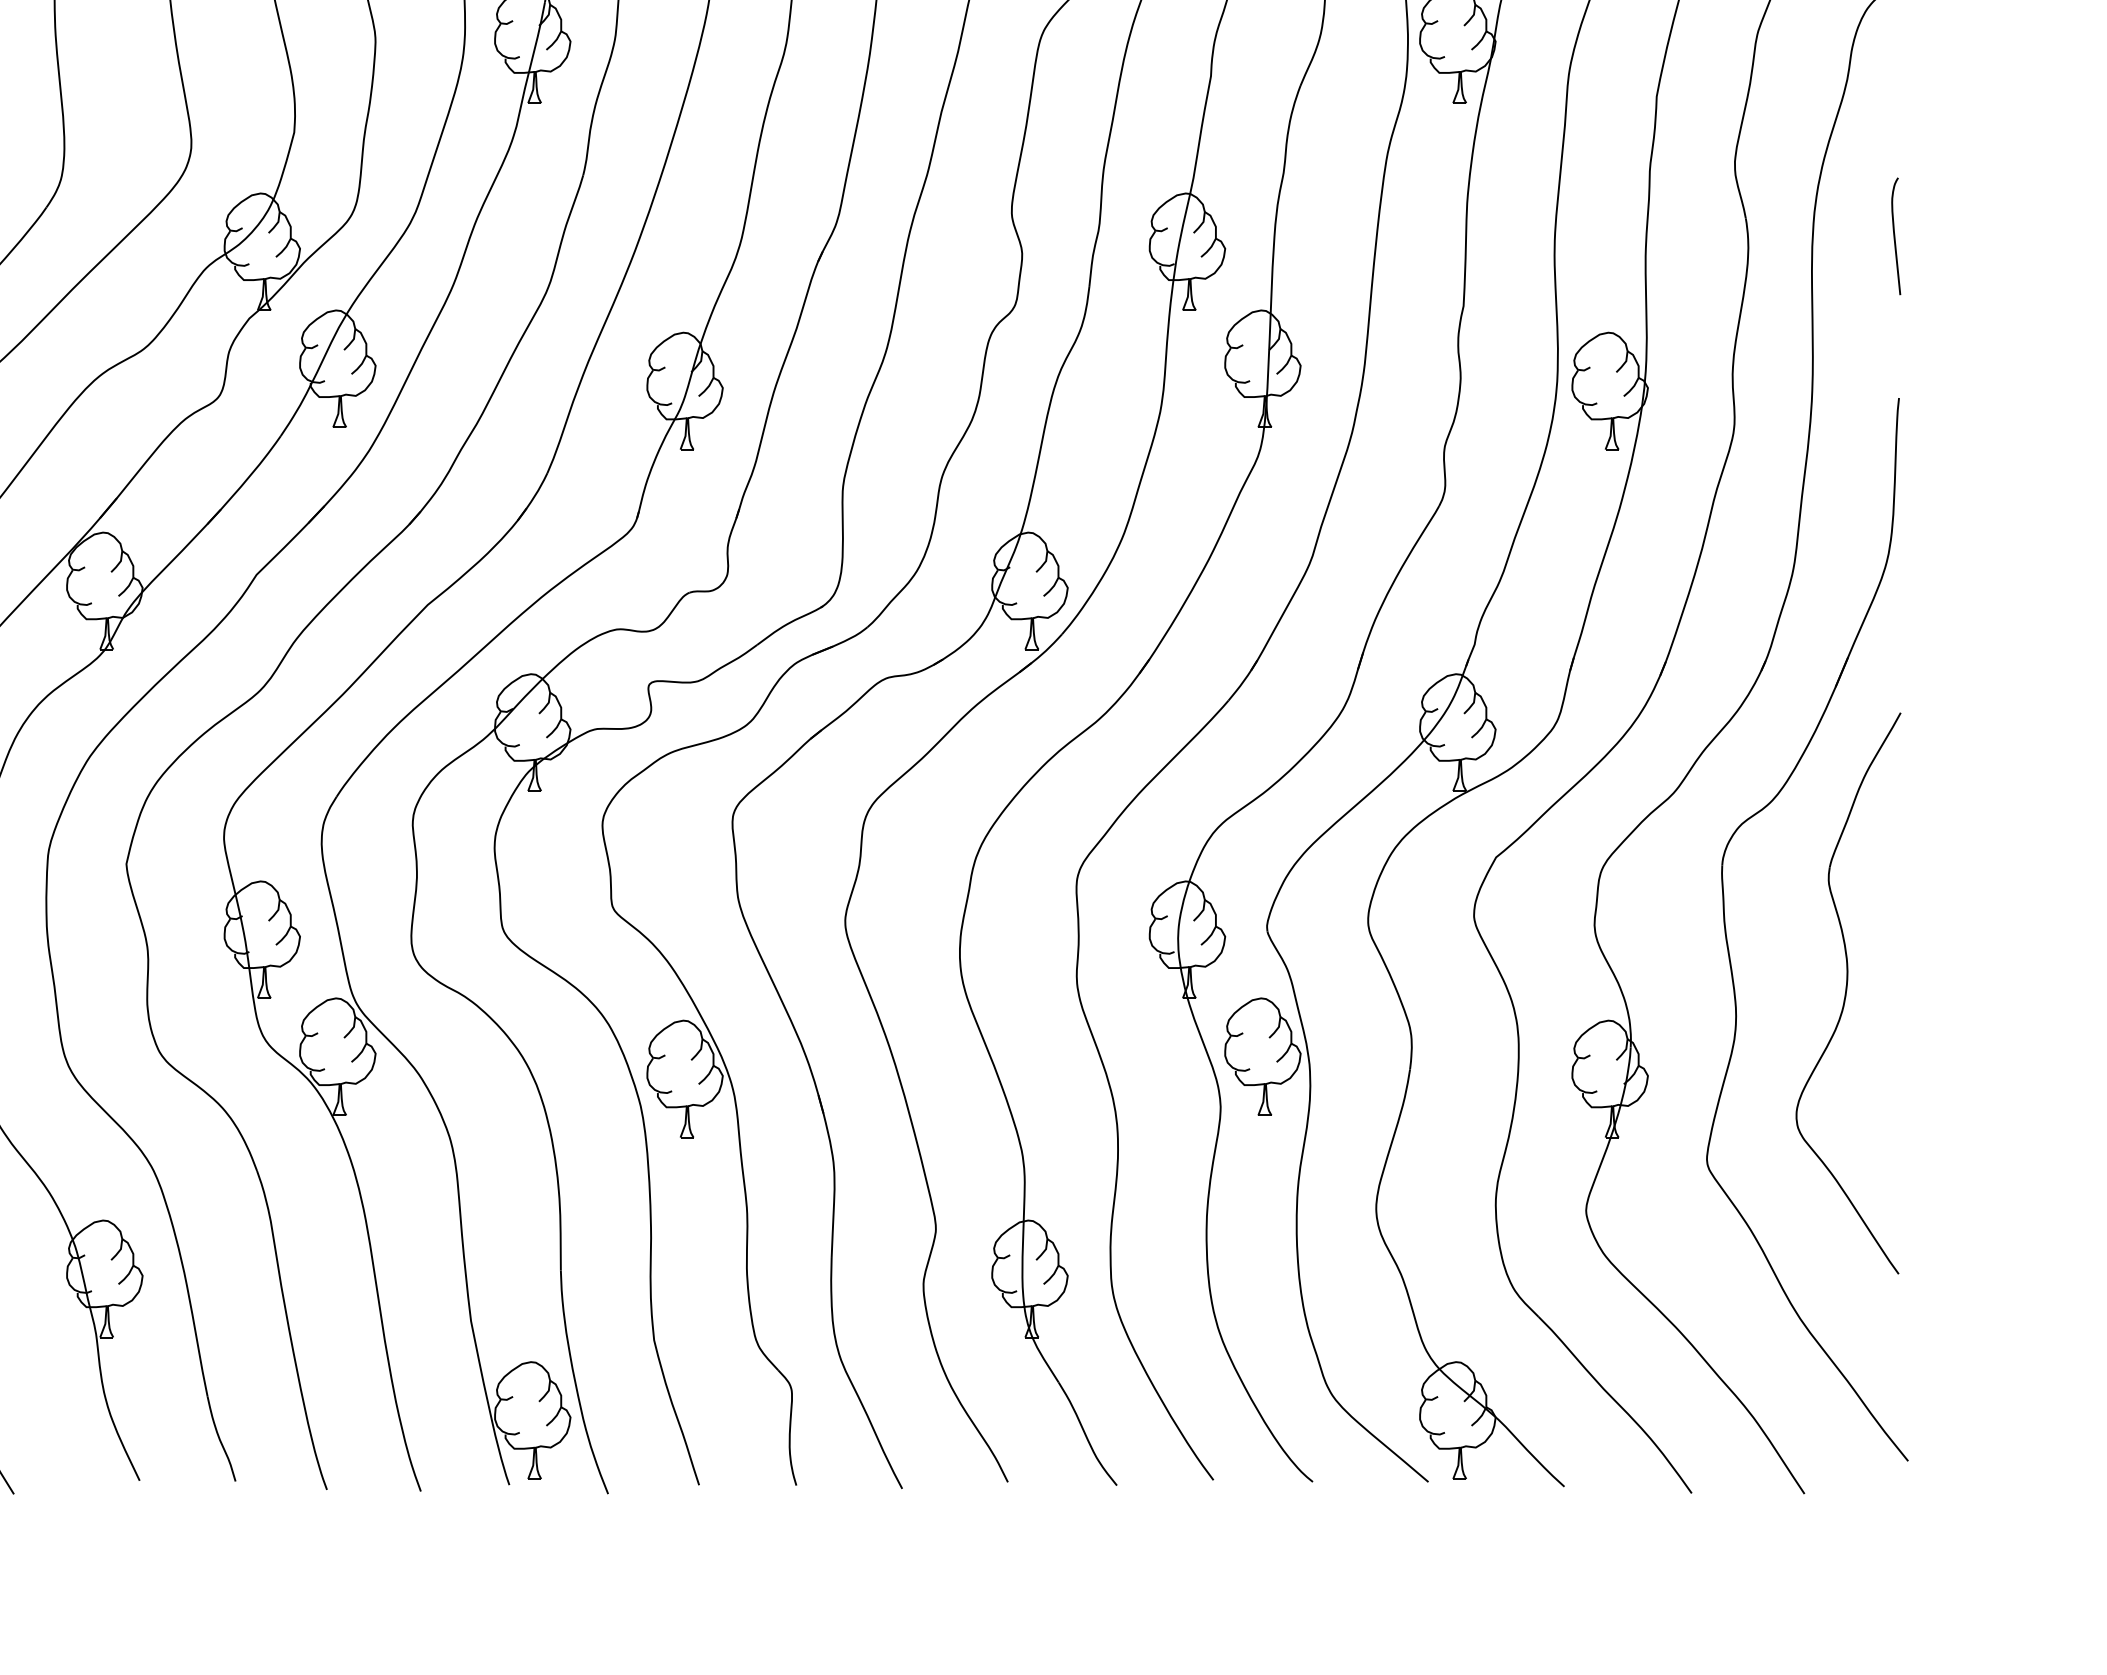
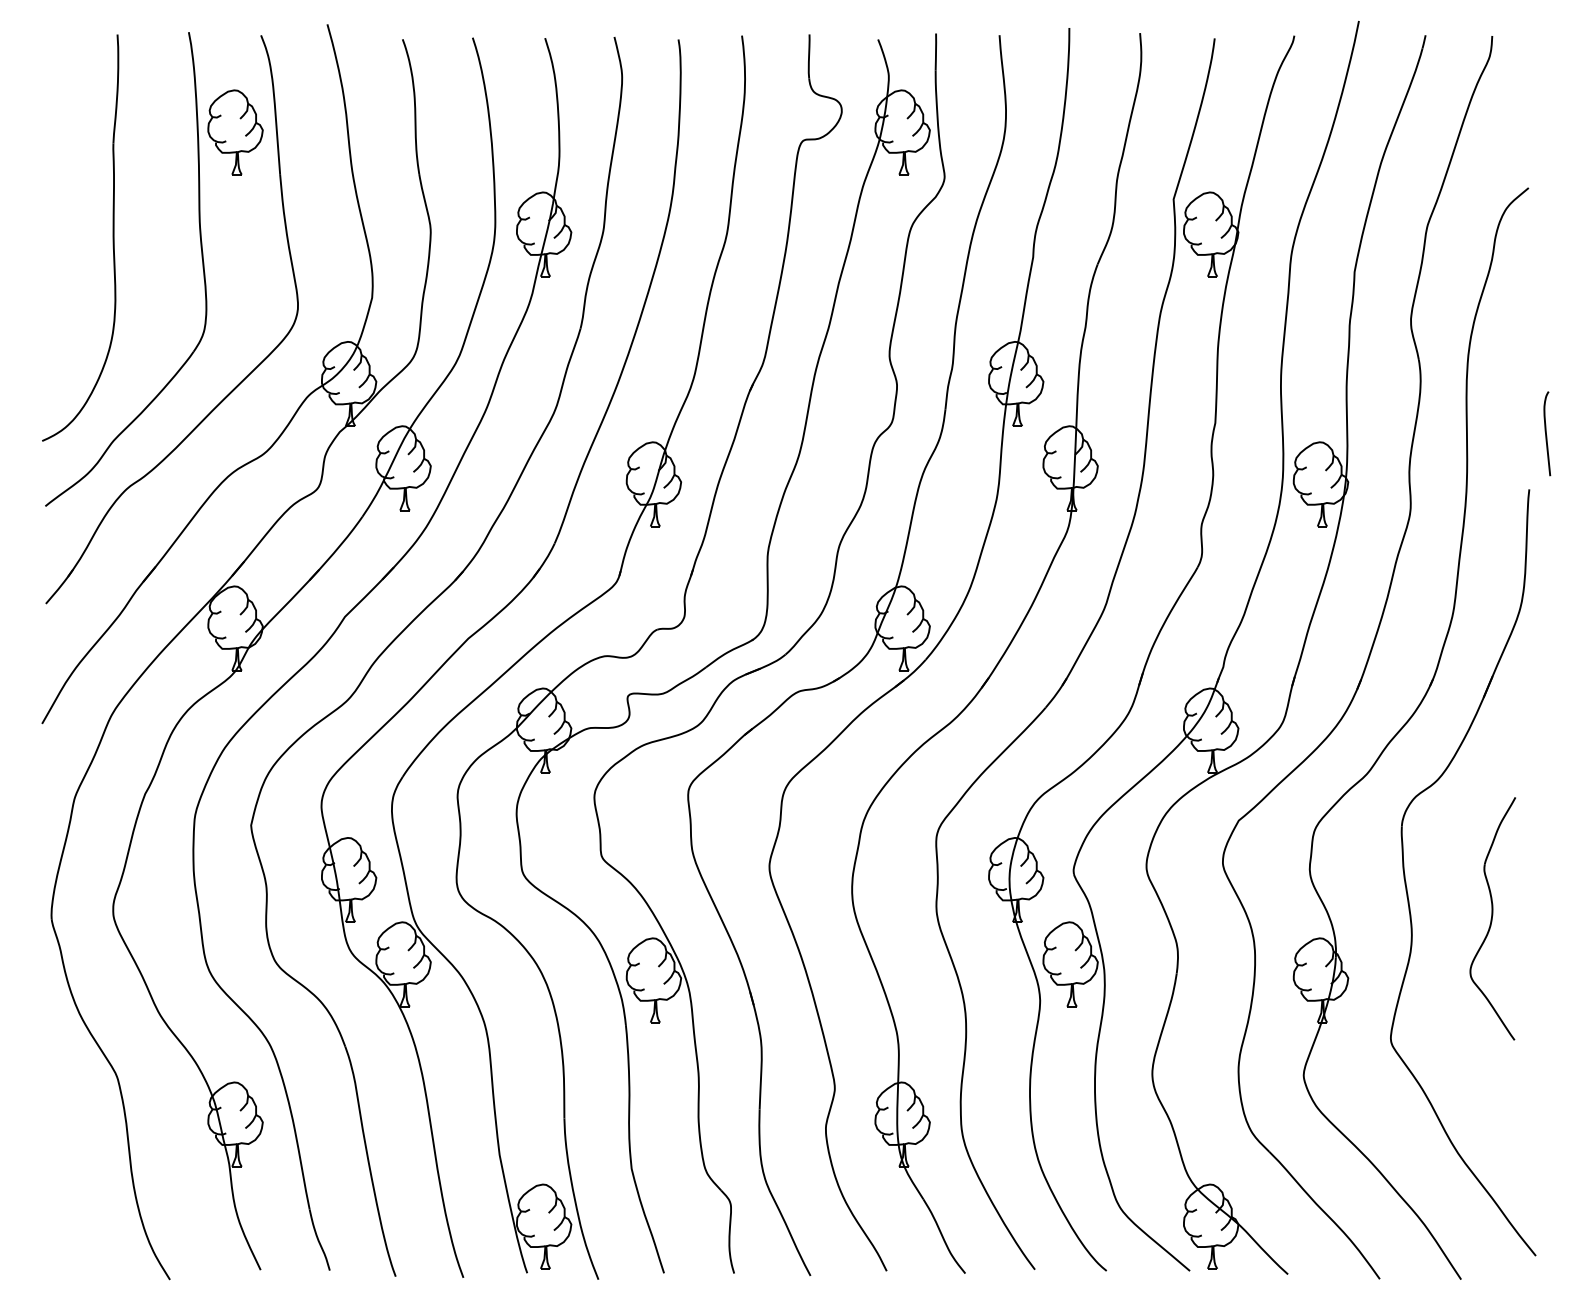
curve: (1895, 235) -> (1546, 433), moved
part: (1847, 993) -> (1492, 918), size x0.6

